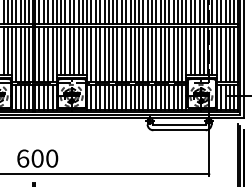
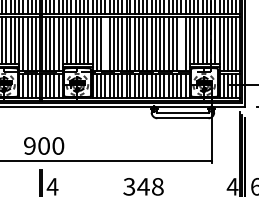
line: (100, 53) -> (105, 43), removed
line: (178, 53) -> (181, 43), removed
text: (22, 158) -> (29, 145), 600 -> 900

